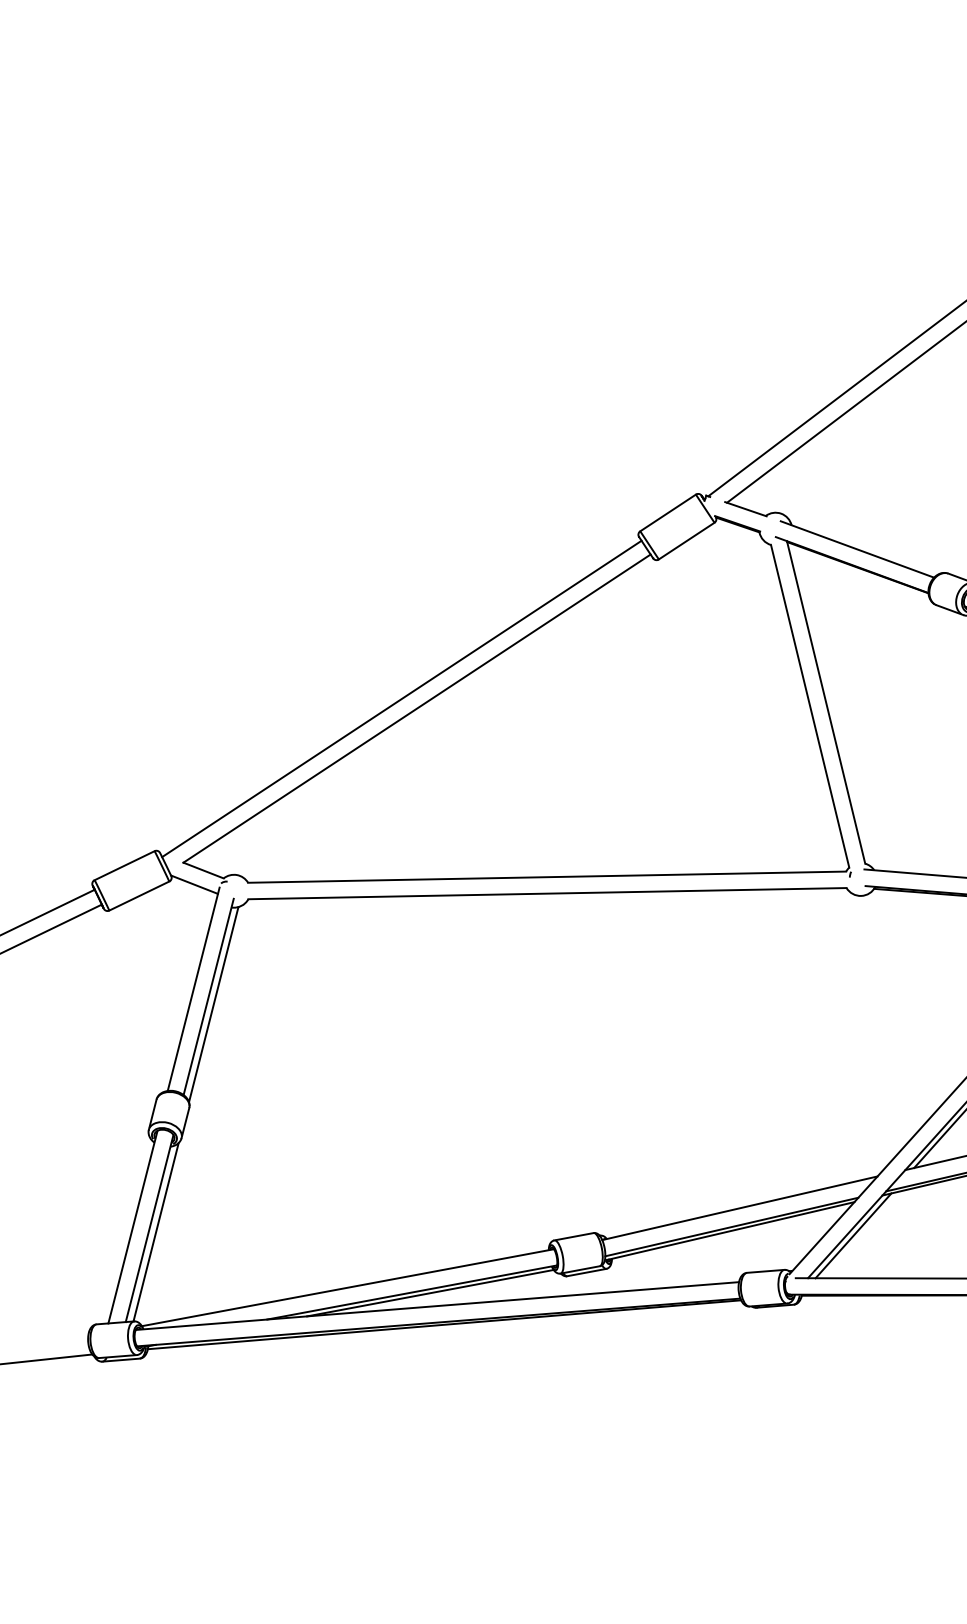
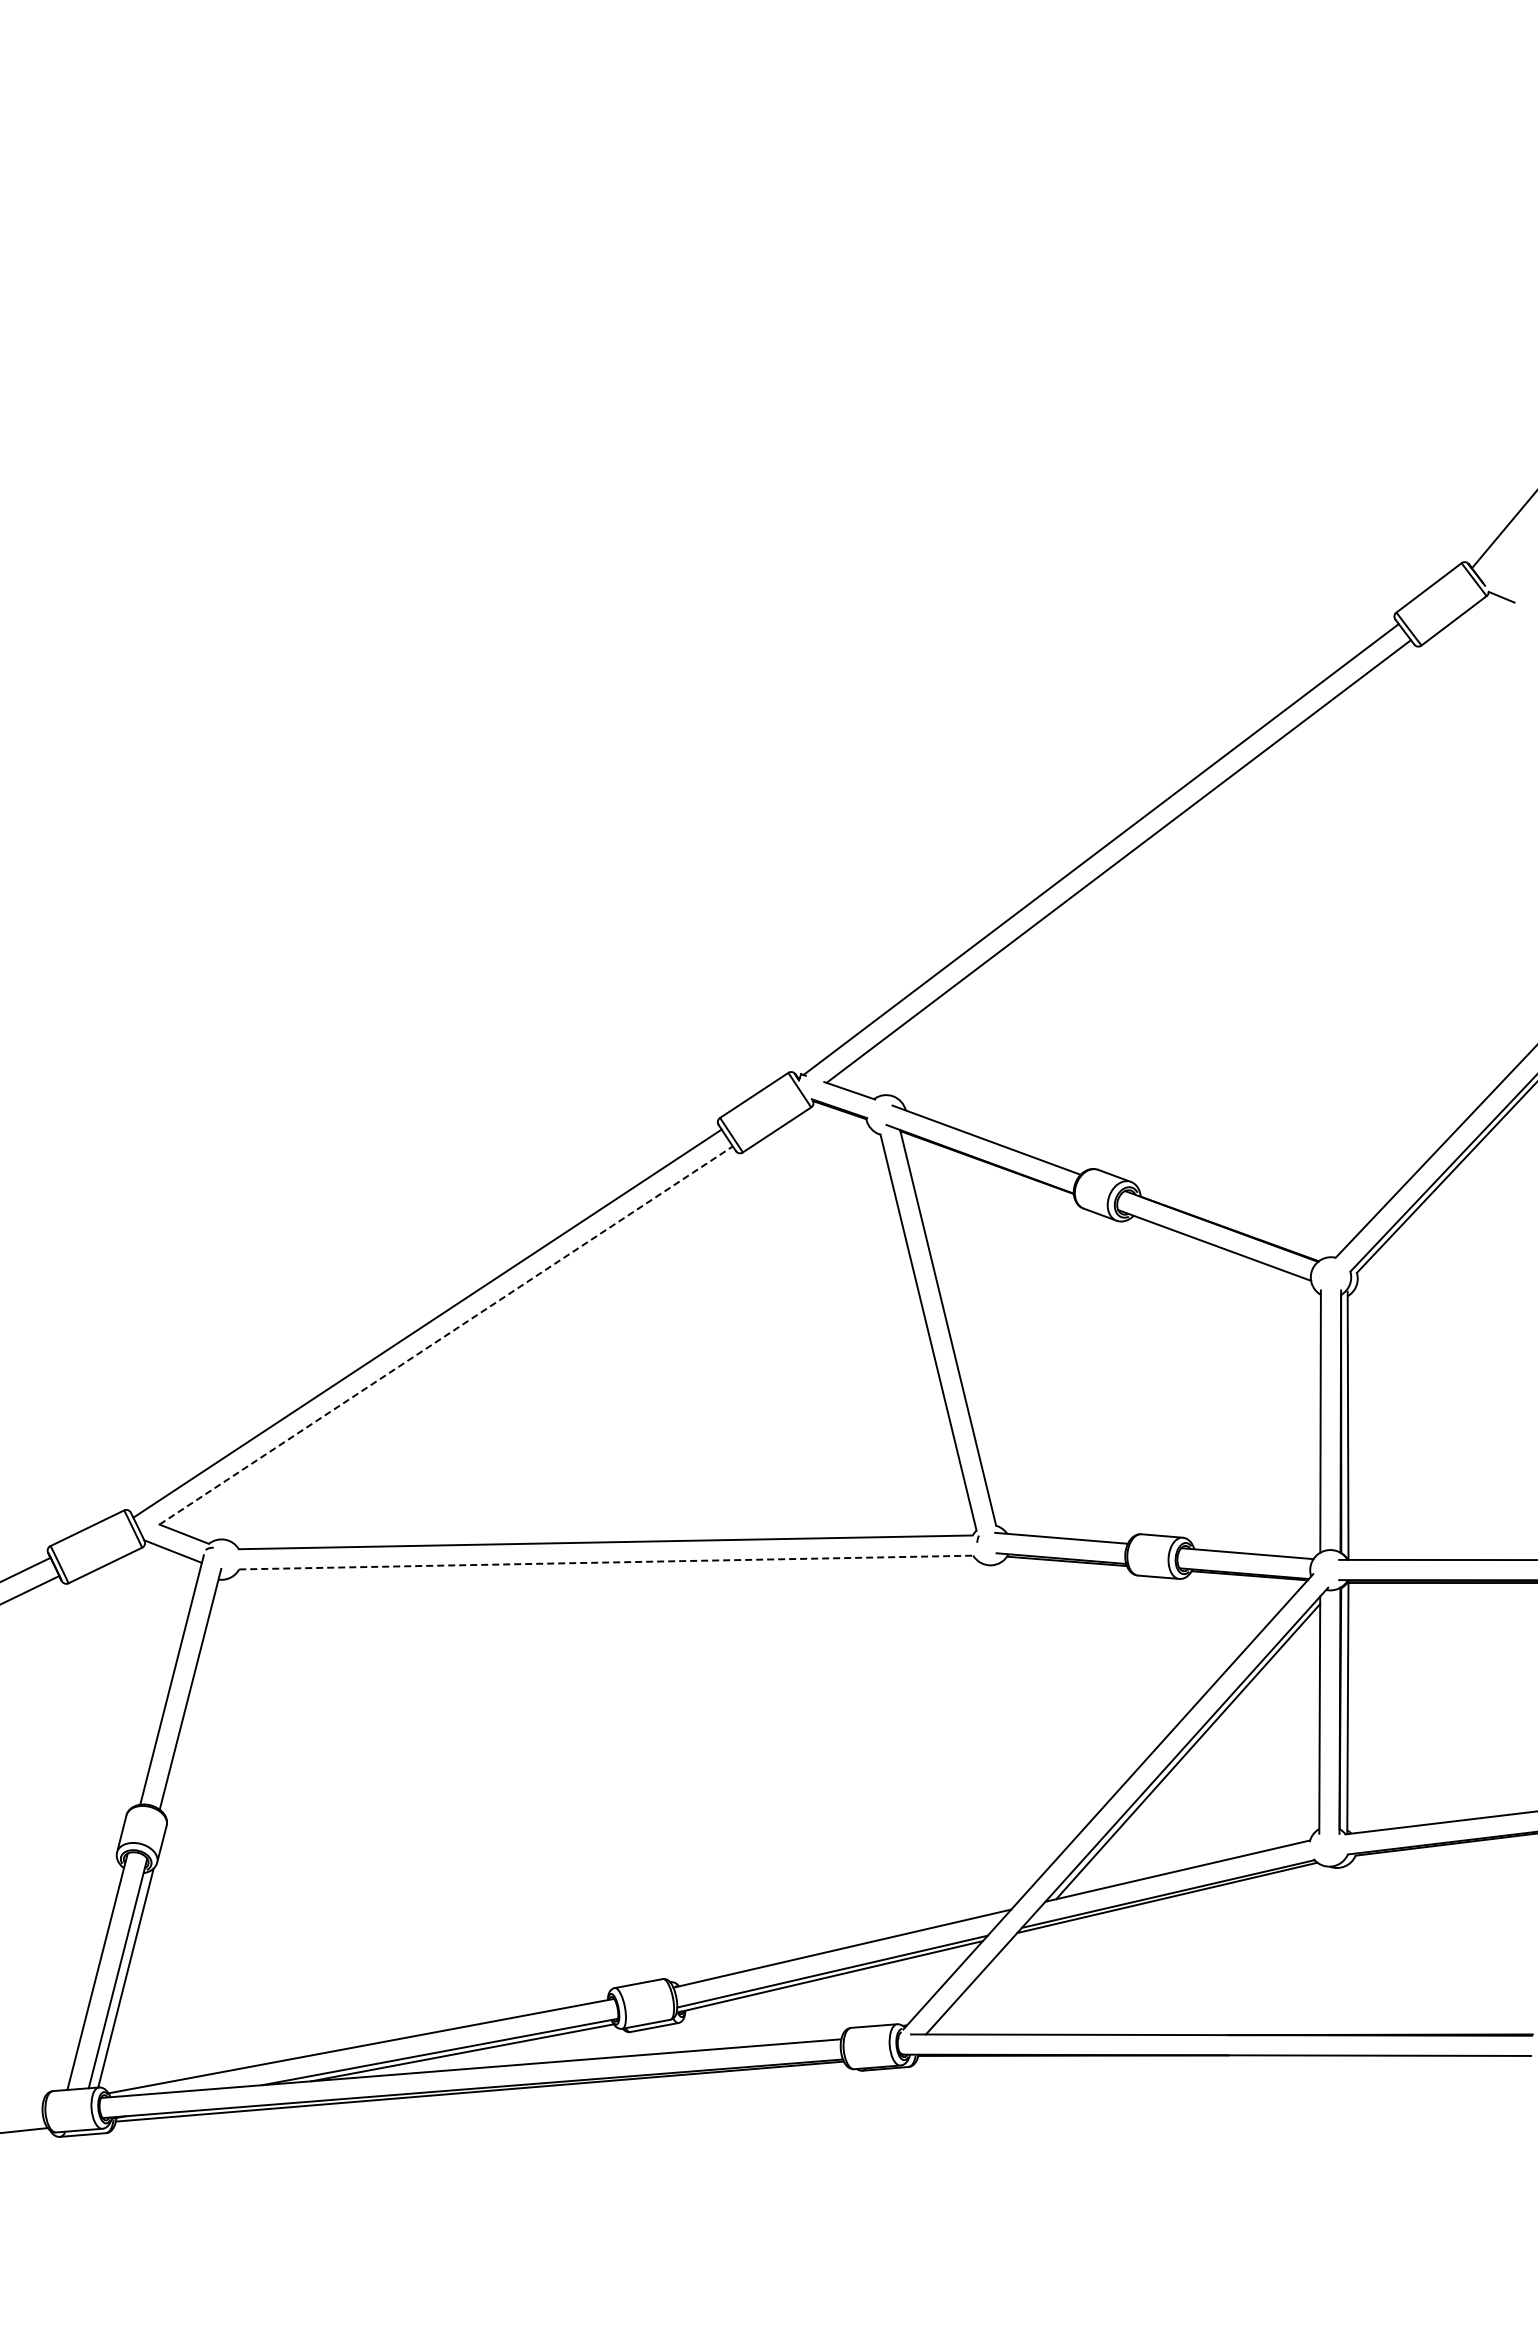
line: (417, 708) -> (446, 1335), solid -> dashed
line: (547, 893) -> (606, 1562), solid -> dashed
line: (213, 1004) -> (196, 1698), removed
line: (853, 1235) -> (981, 1982), removed

